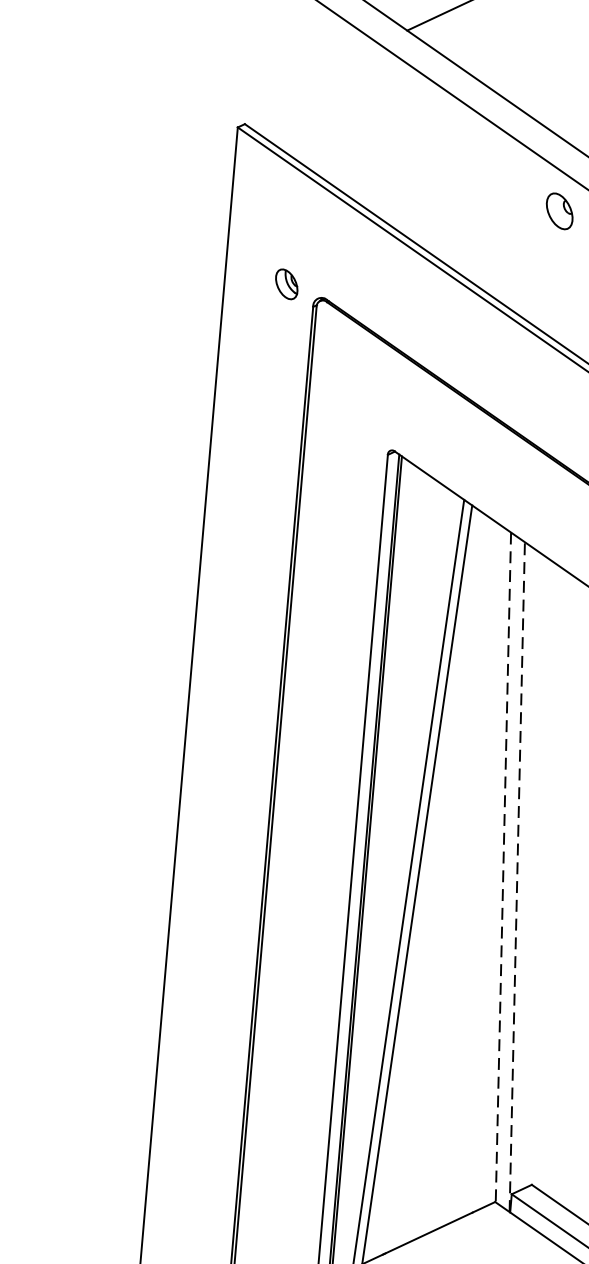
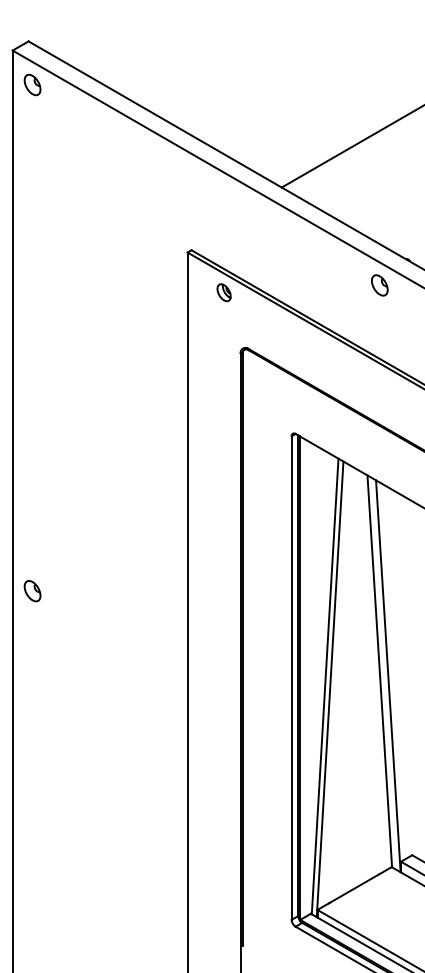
part: (285, 283) -> (223, 292), moved
line: (502, 867) -> (379, 671), dashed -> solid
line: (517, 875) -> (388, 675), dashed -> solid

